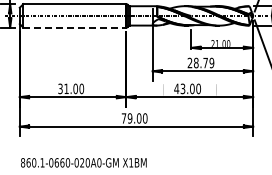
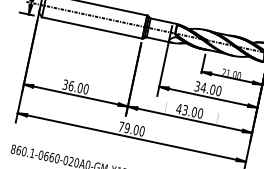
line: (75, 27) -> (92, 27), dashed -> solid
text: (200, 62) -> (207, 88), 28.79 -> 34.00
text: (66, 88) -> (71, 85), 31.00 -> 36.00

